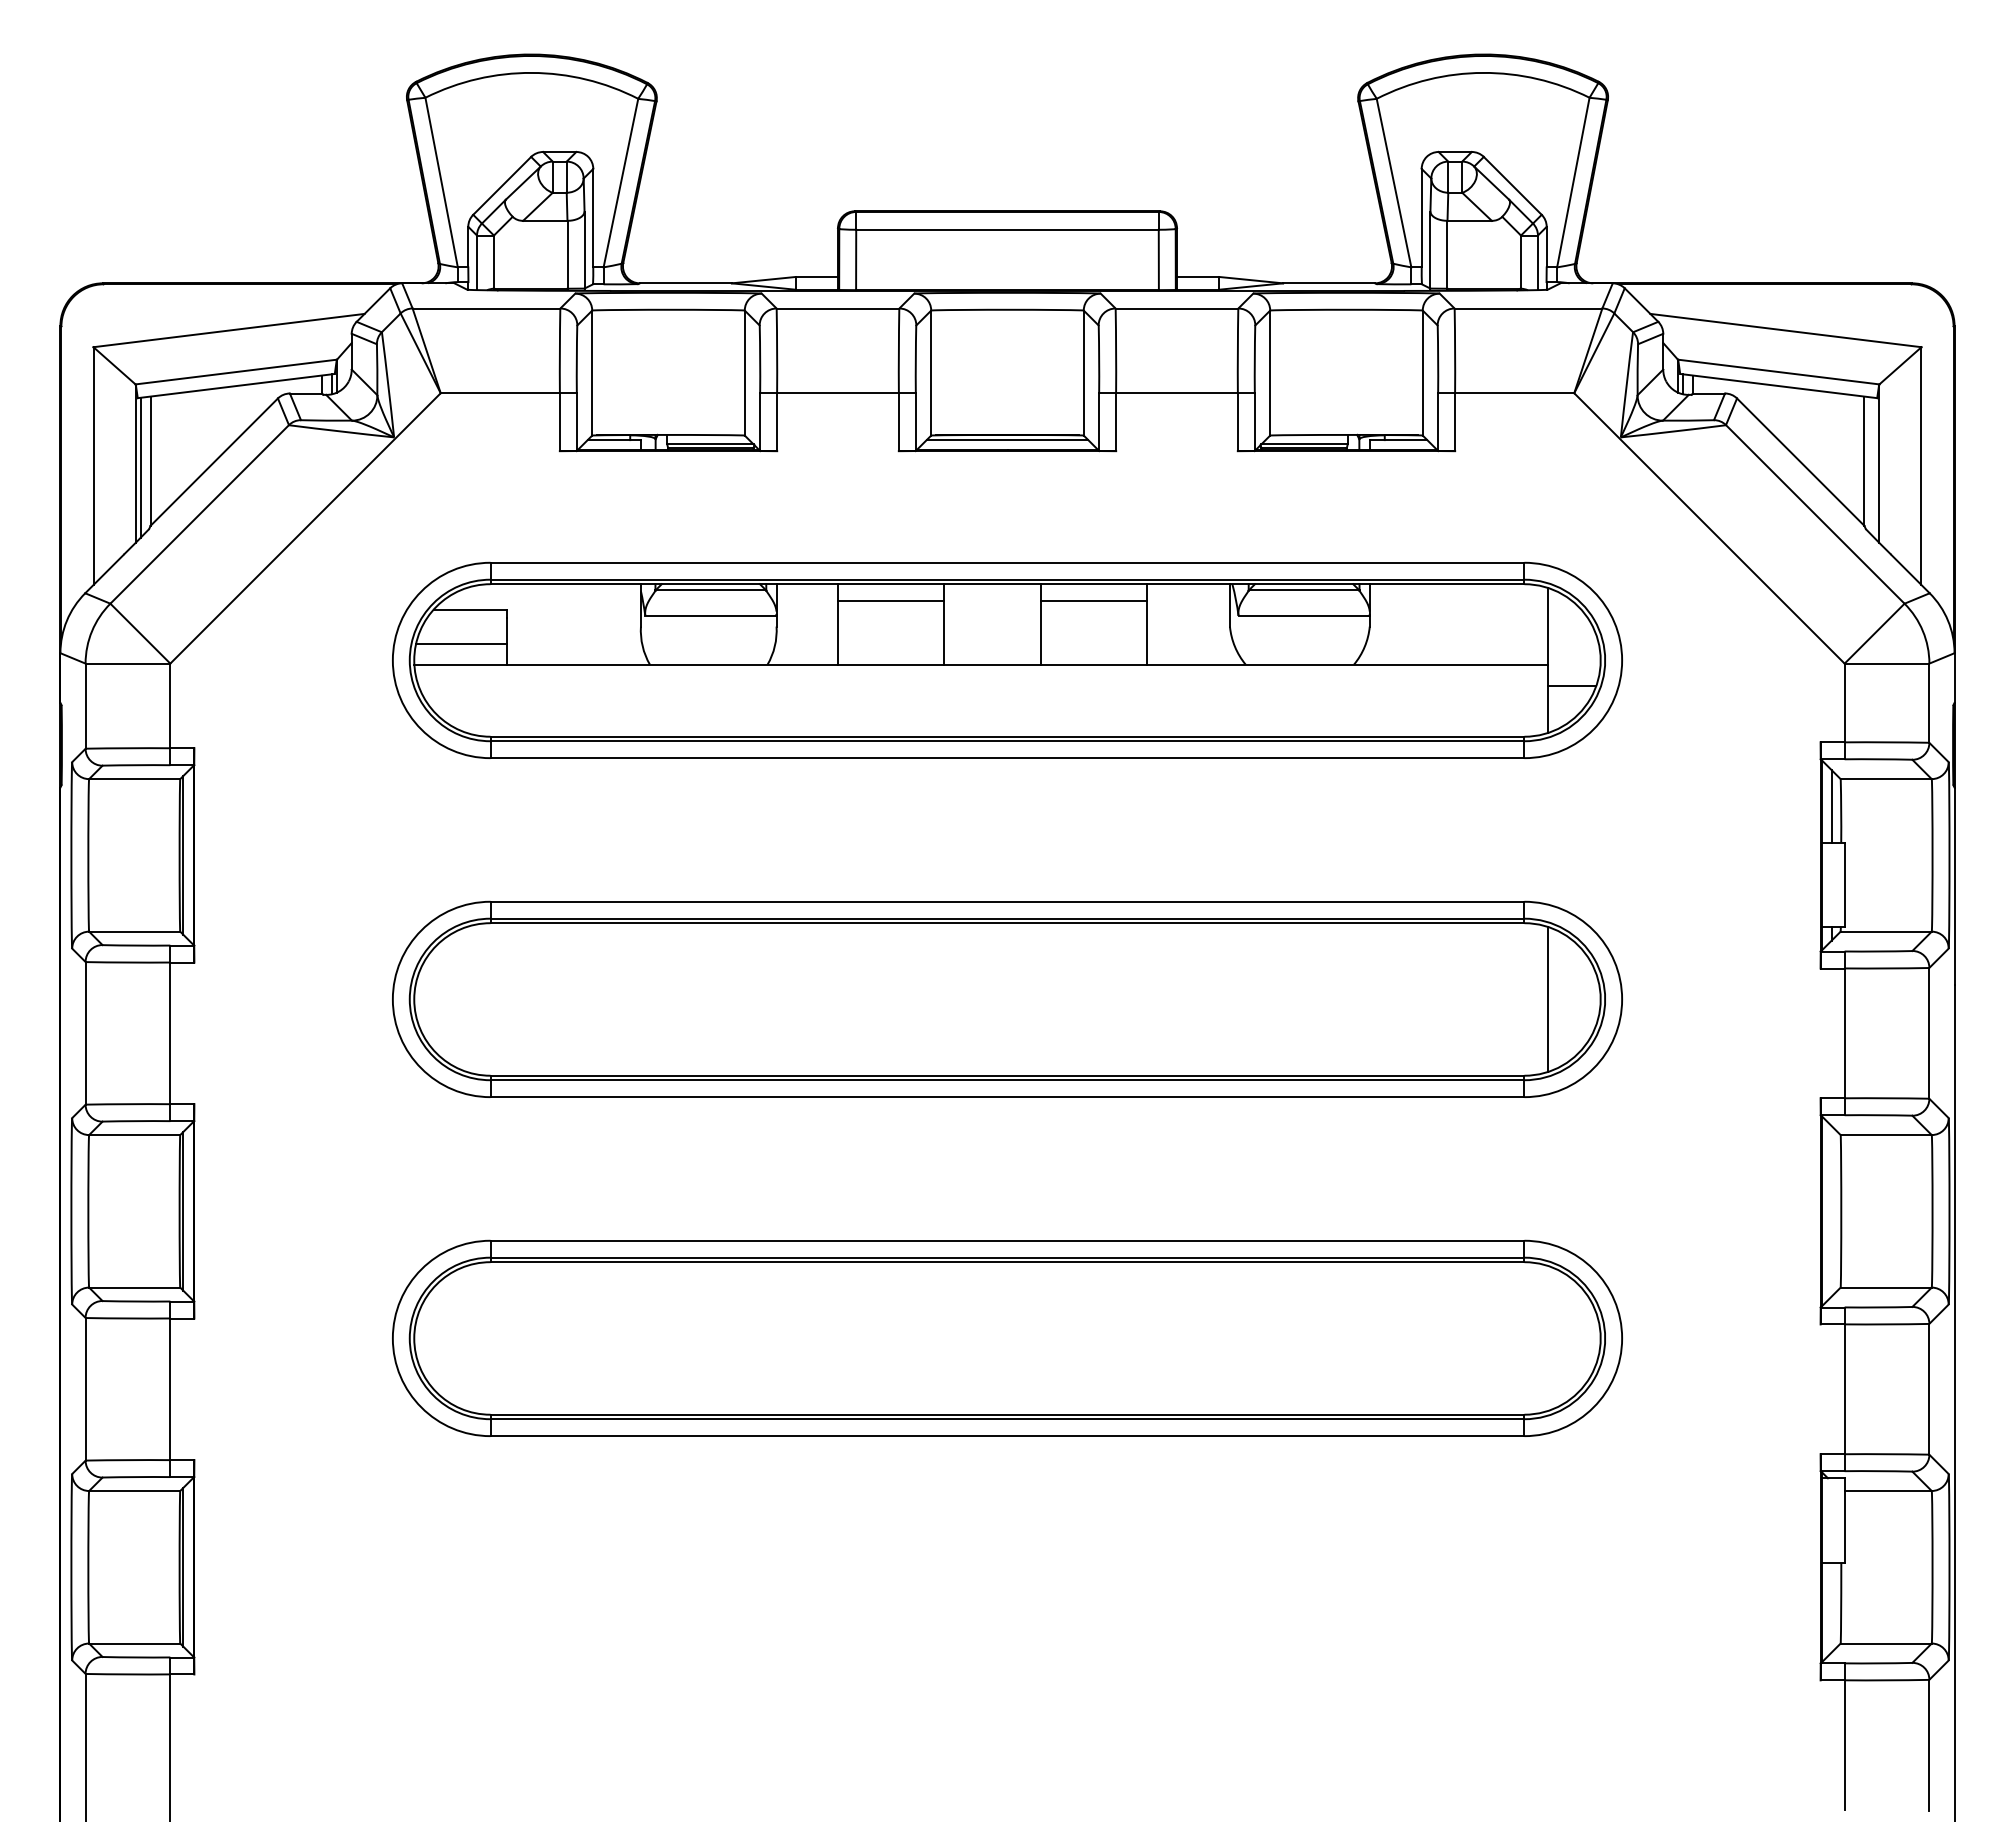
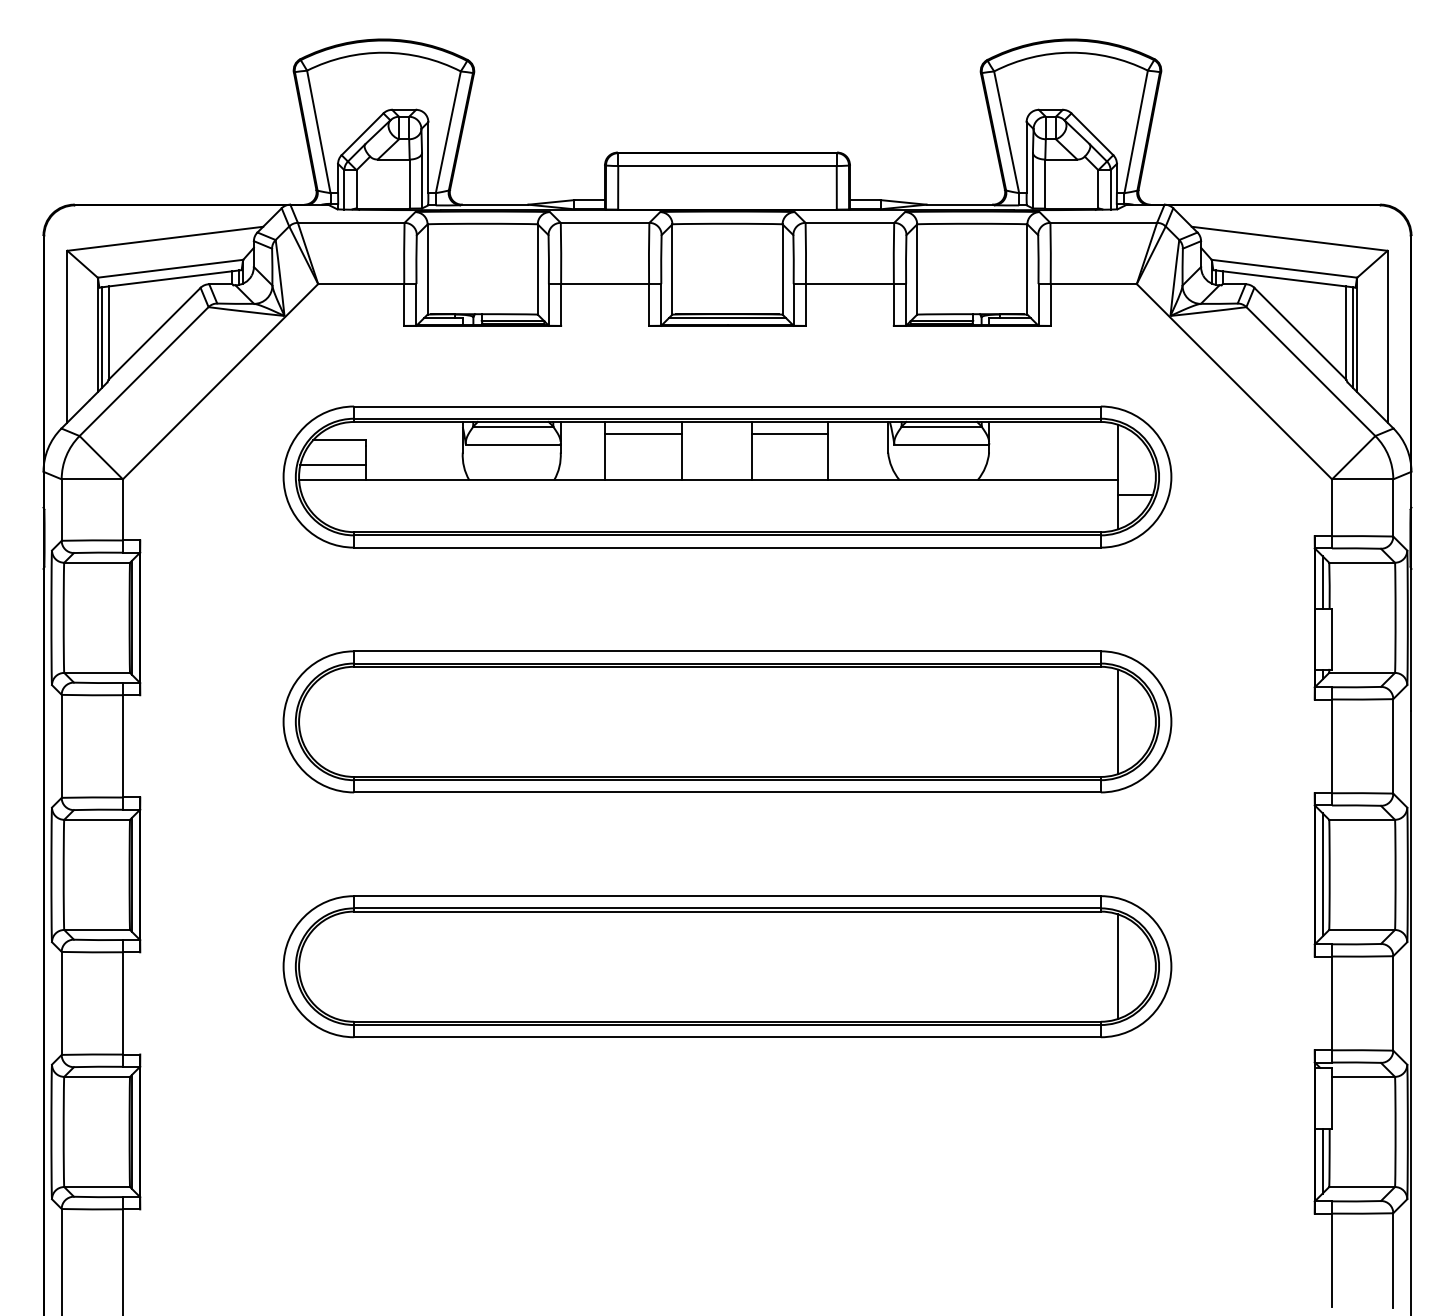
line: (1874, 467) -> (1353, 337), added
line: (1831, 1211) -> (1322, 875), added
line: (1548, 1337) -> (1118, 966), added
line: (1831, 1607) -> (1322, 1161), added

